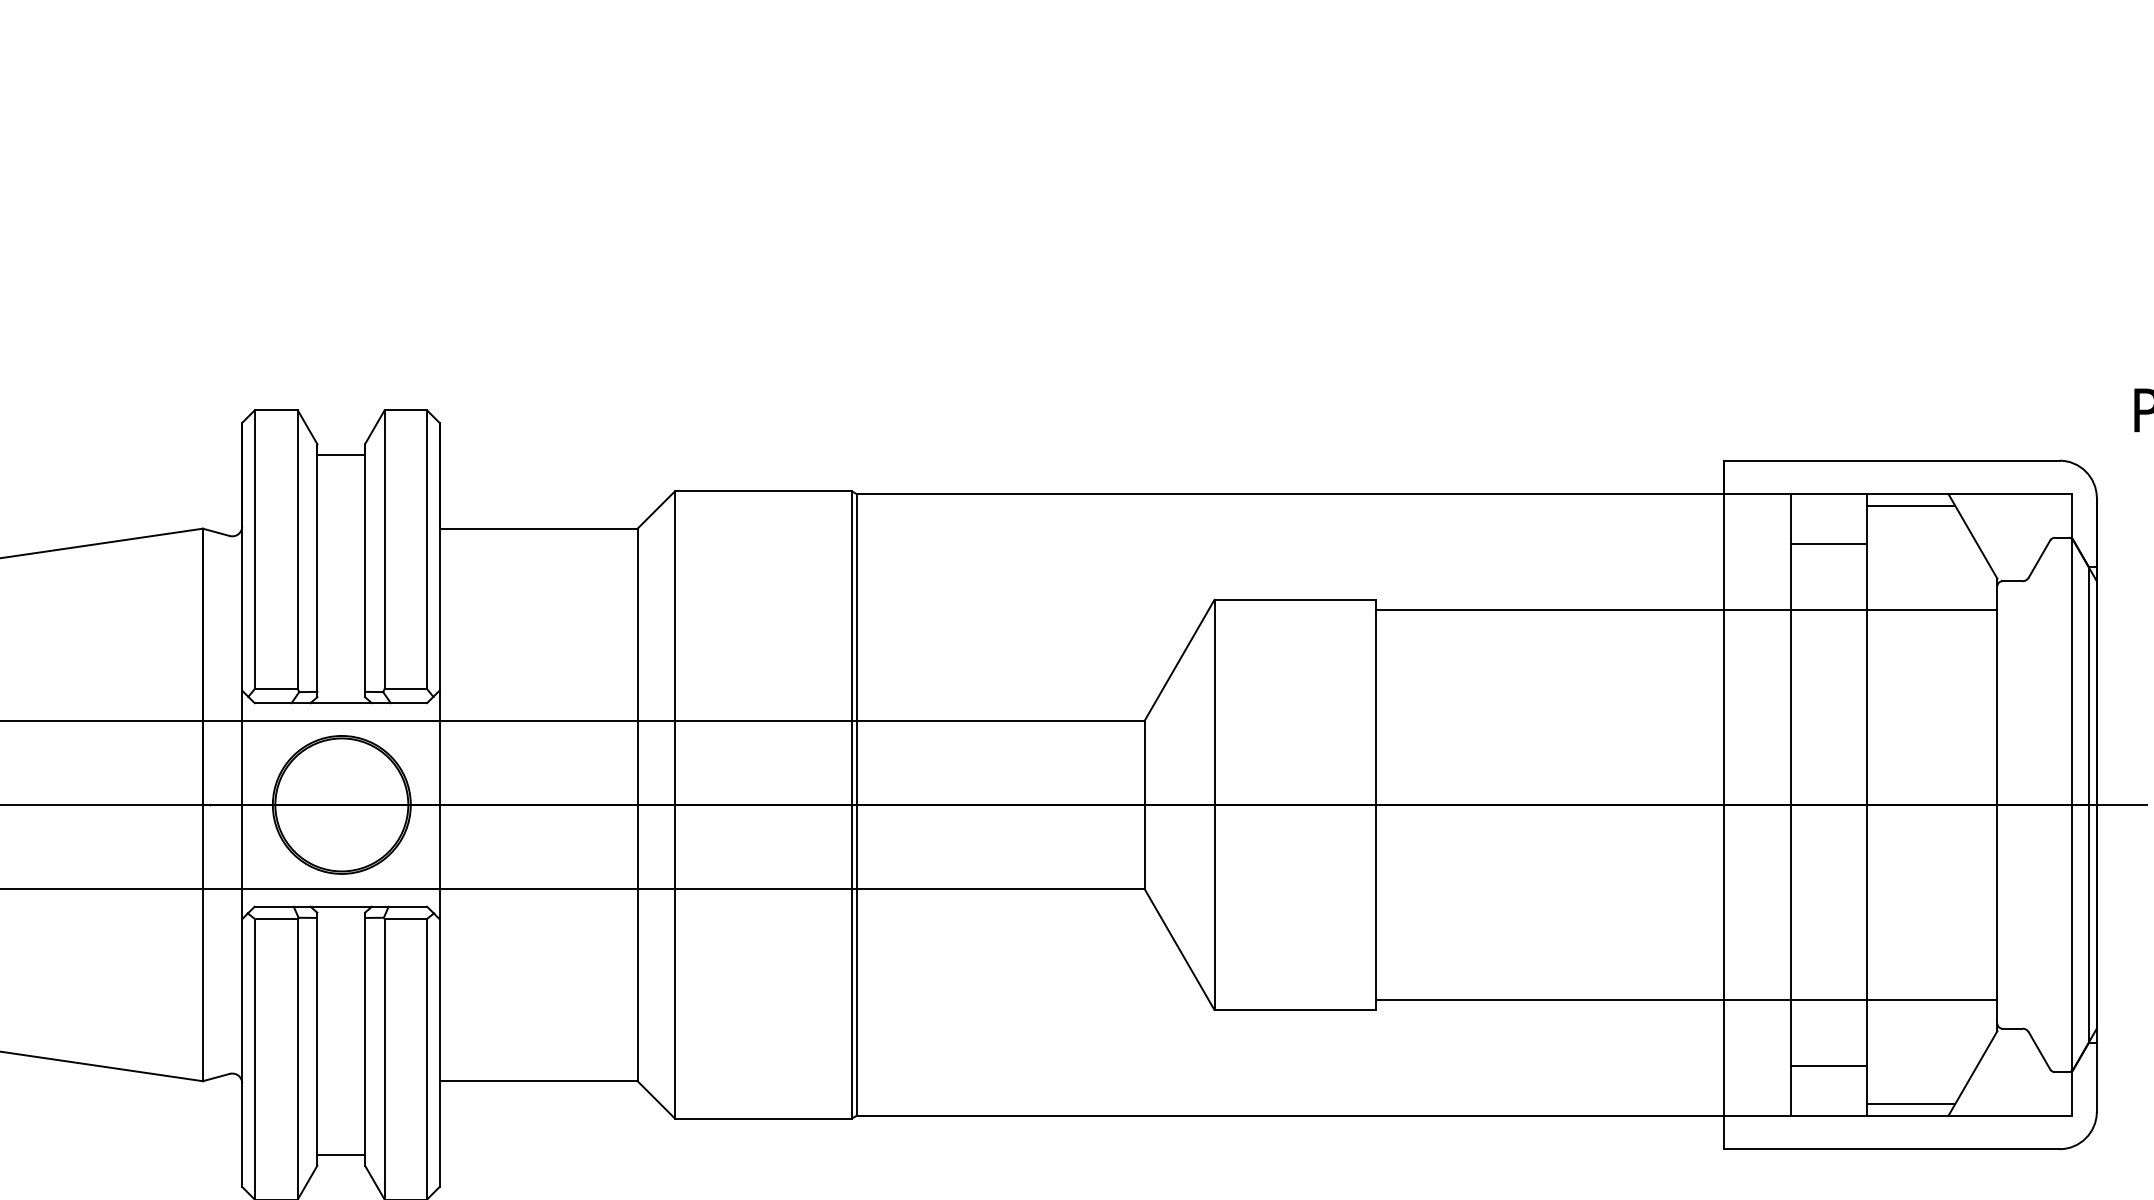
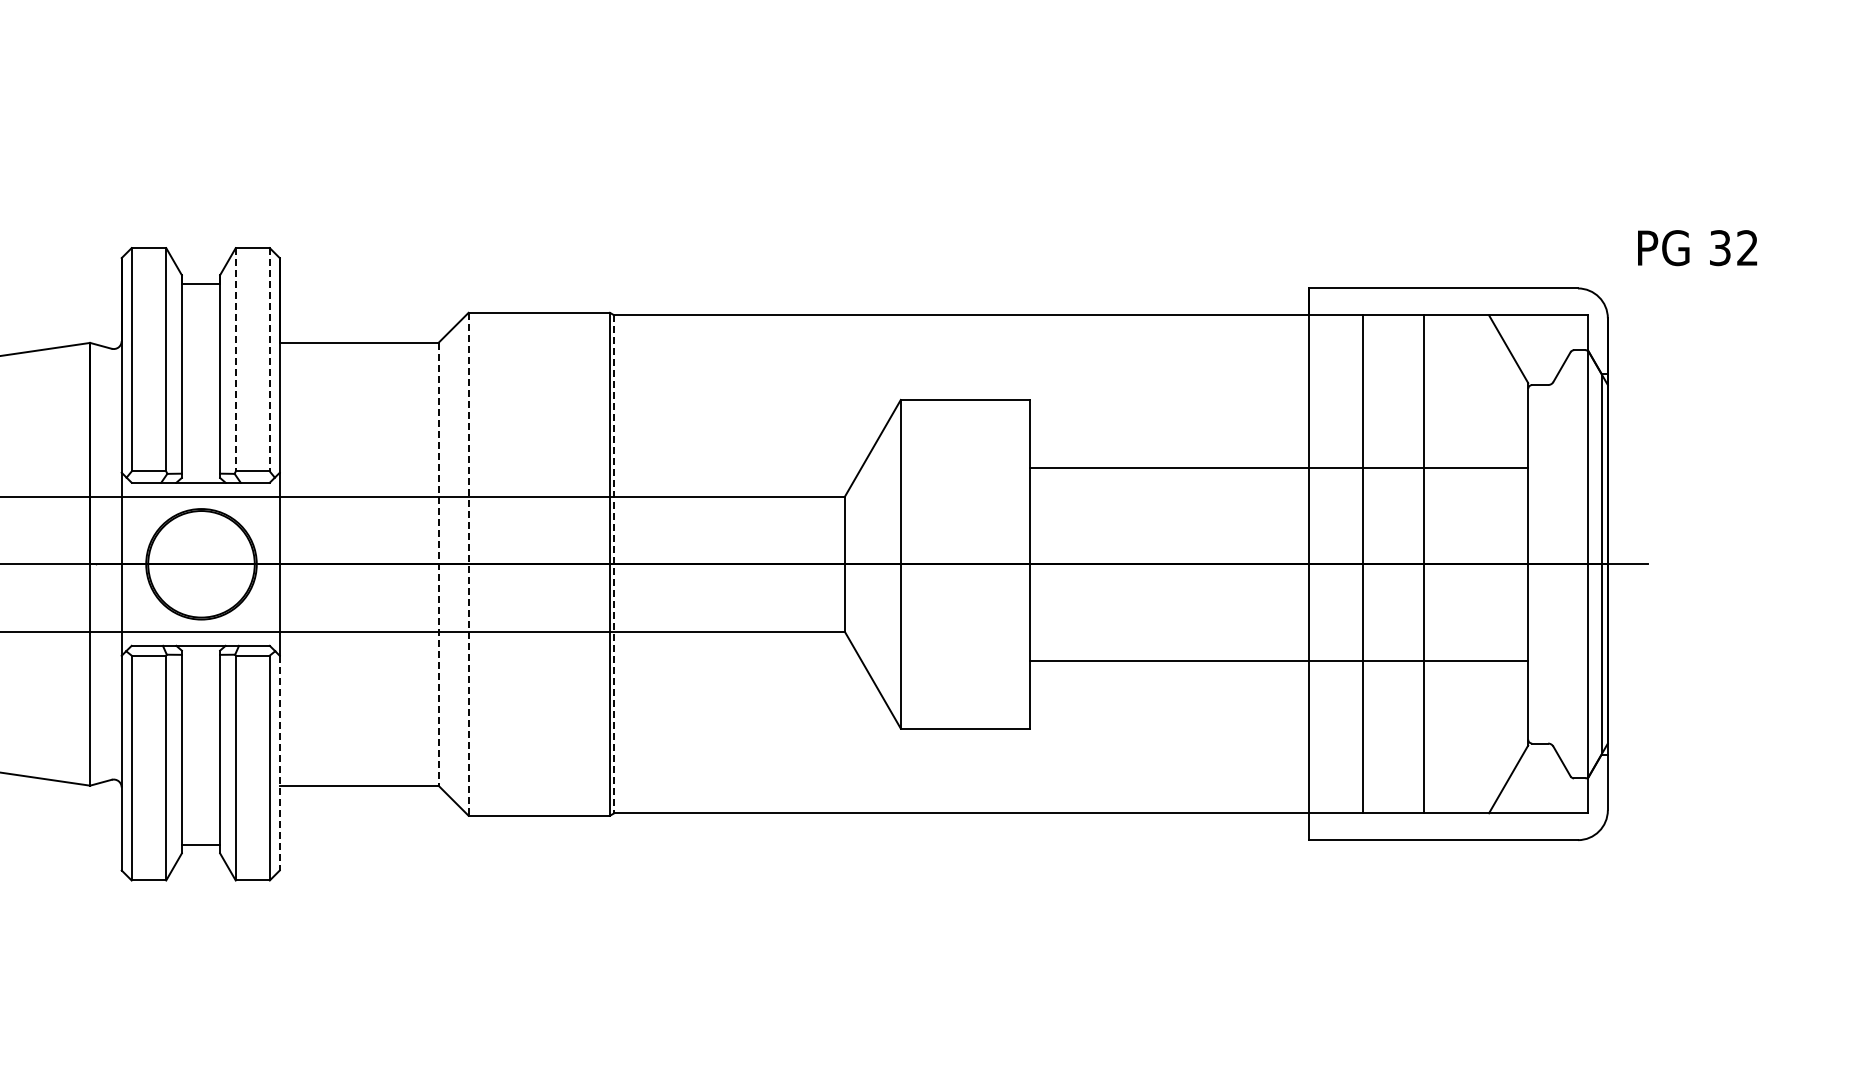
line: (1910, 505) -> (1458, 324), removed
line: (1828, 544) -> (1392, 355), removed
line: (384, 549) -> (235, 359), solid -> dashed
line: (426, 549) -> (269, 359), solid -> dashed
line: (1687, 609) -> (1279, 467), moved
line: (637, 805) -> (438, 564), solid -> dashed
line: (675, 805) -> (468, 564), solid -> dashed
line: (857, 805) -> (614, 564), solid -> dashed
line: (1687, 999) -> (1279, 660), moved
line: (439, 1053) -> (279, 763), solid -> dashed
line: (1828, 1066) -> (1392, 773), removed
line: (1910, 1104) -> (1458, 804), removed

